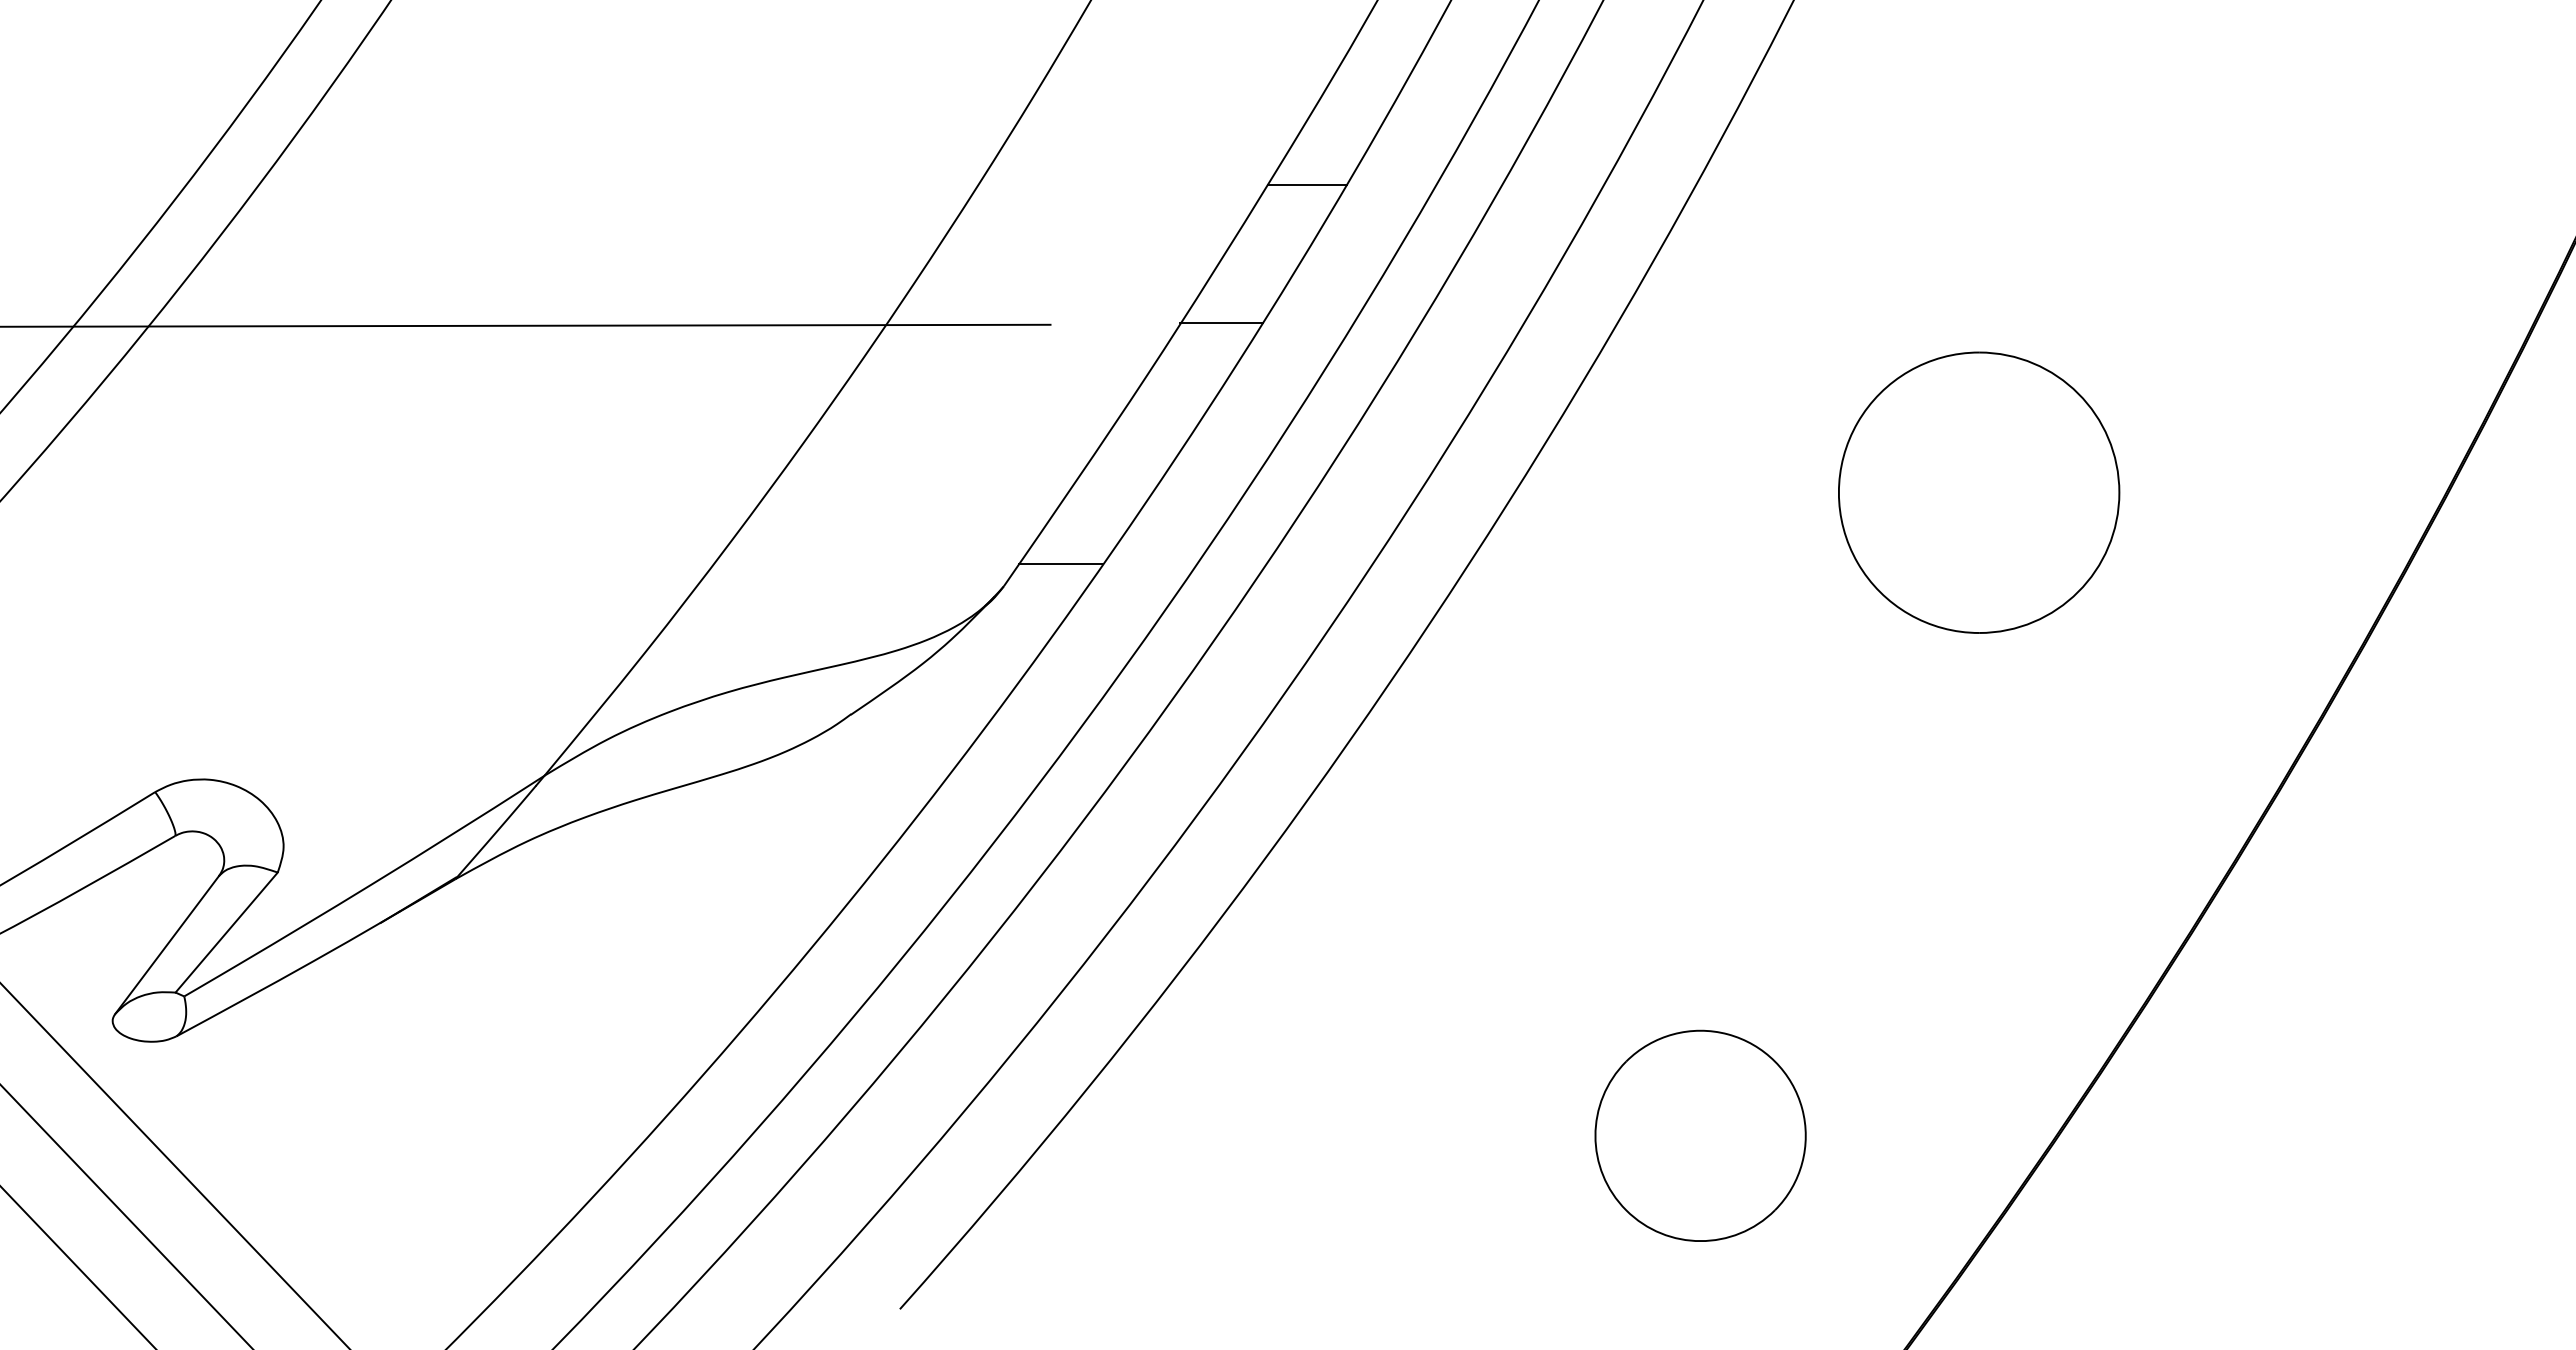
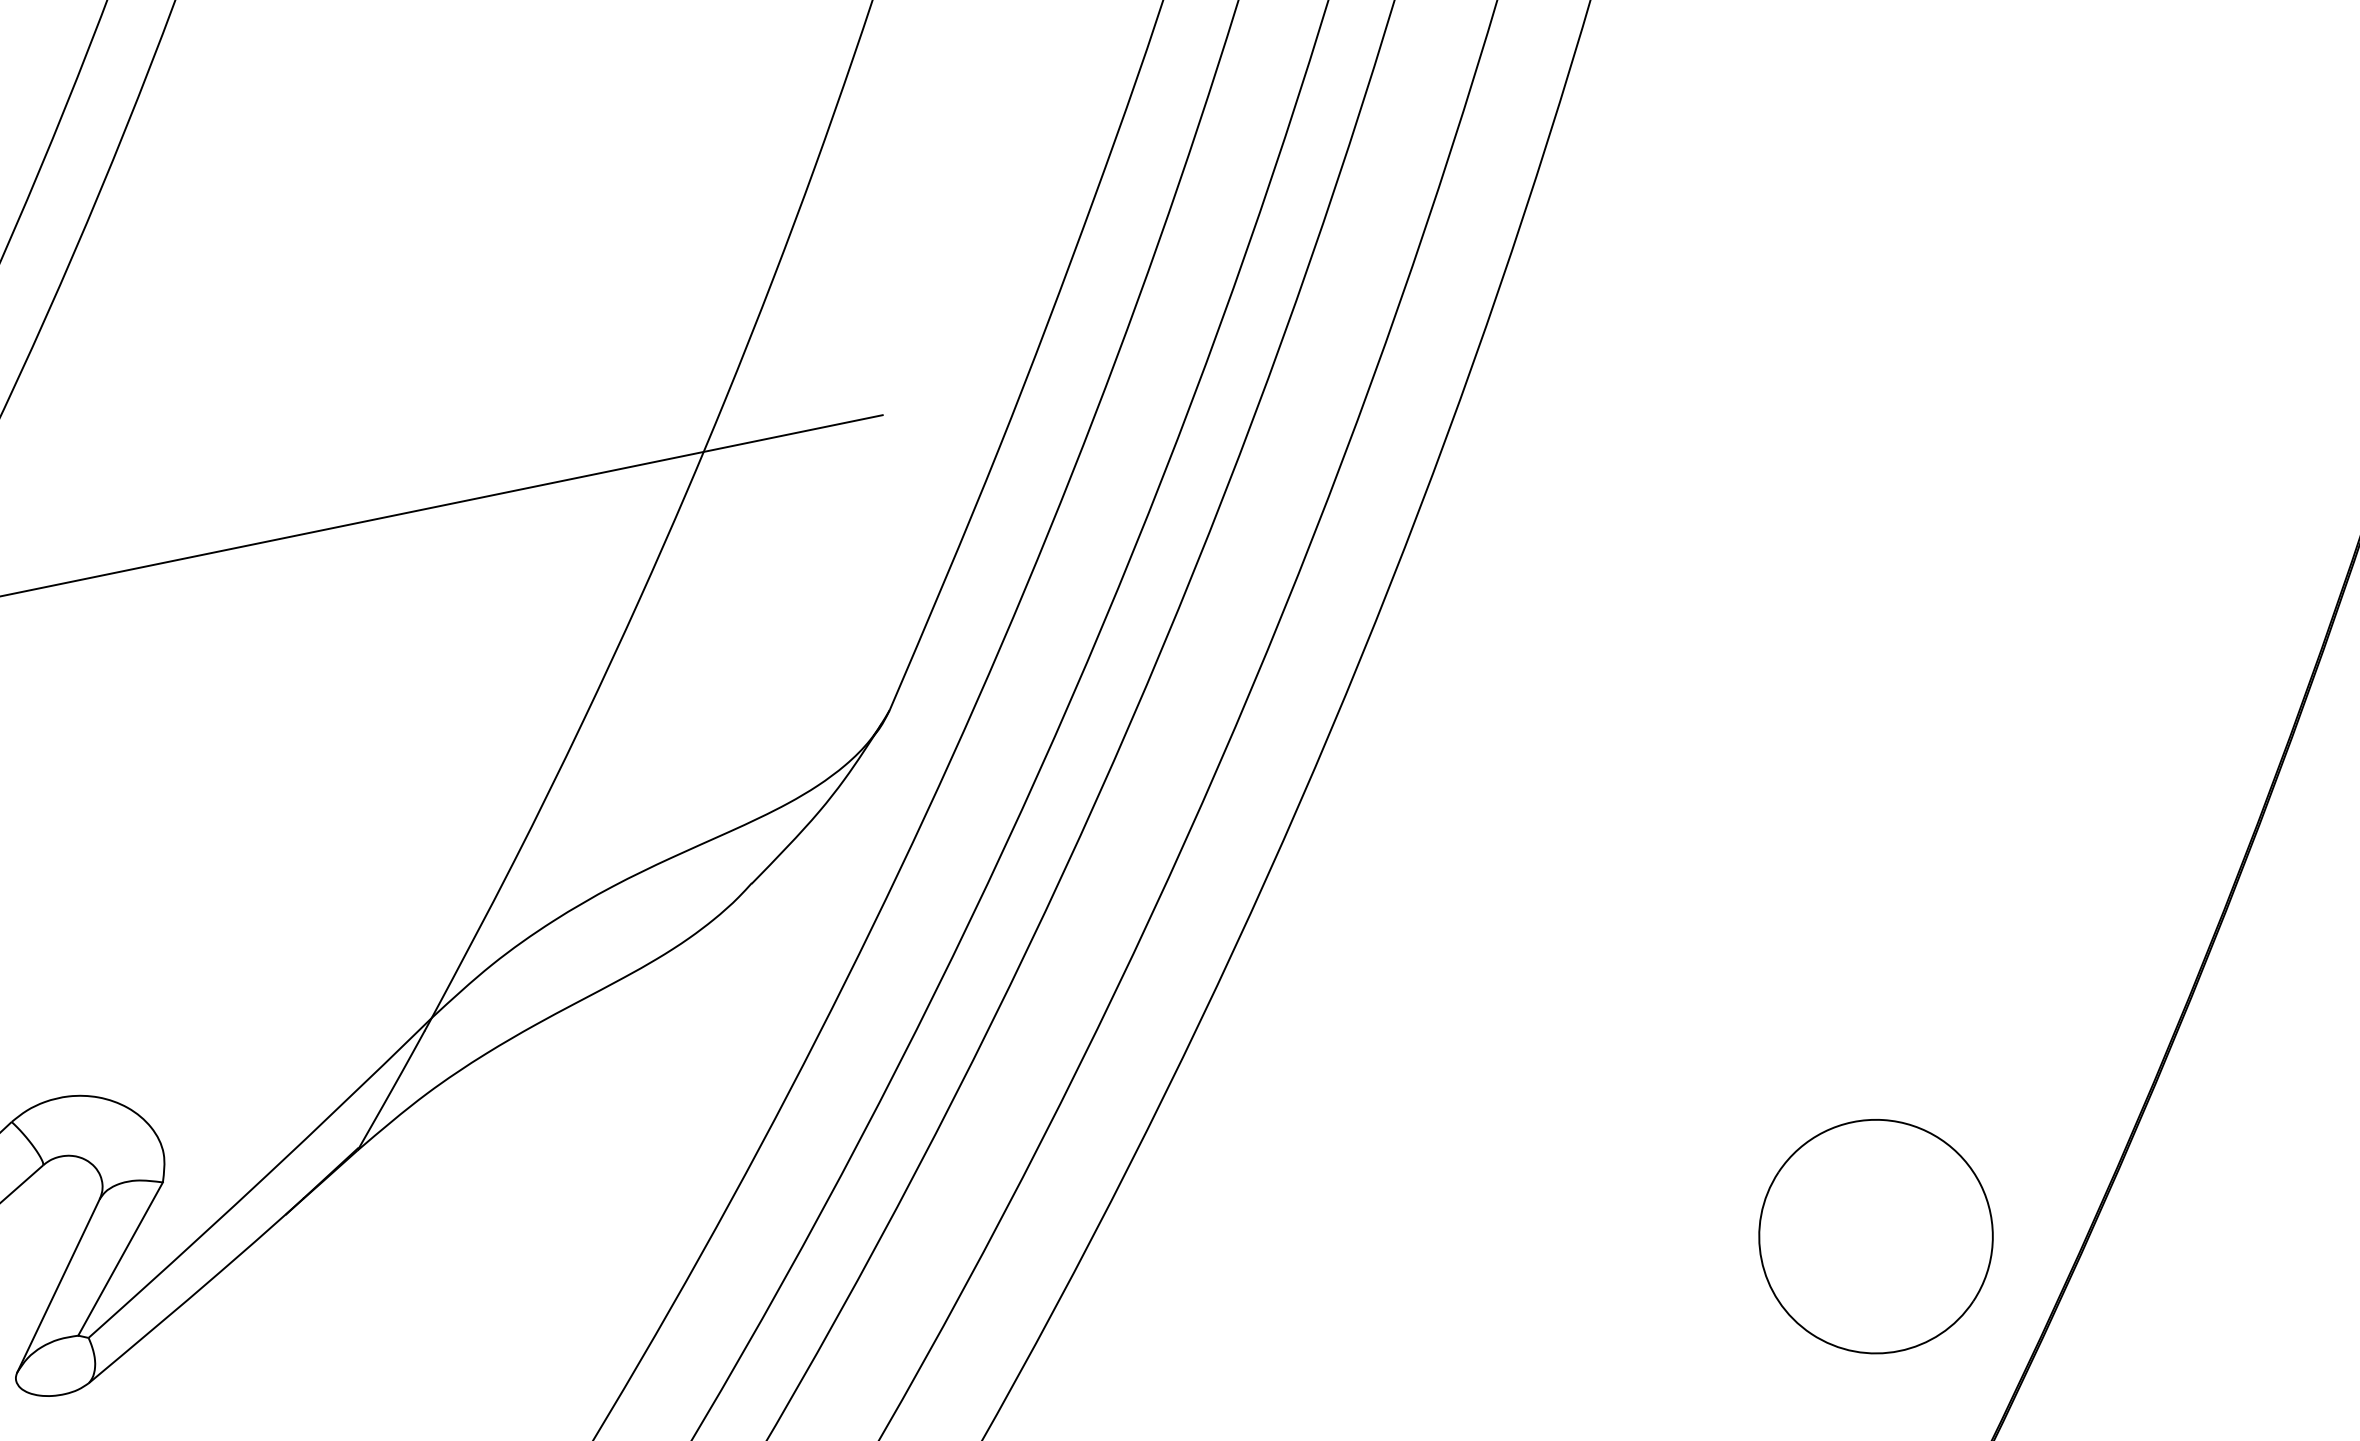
line: (1307, 184) -> (1131, 205), removed
line: (1221, 322) -> (1068, 374), removed
part: (1979, 492) -> (1930, 392), removed
line: (1060, 564) -> (946, 673), removed
part: (1700, 1135) -> (1875, 1236), moved

